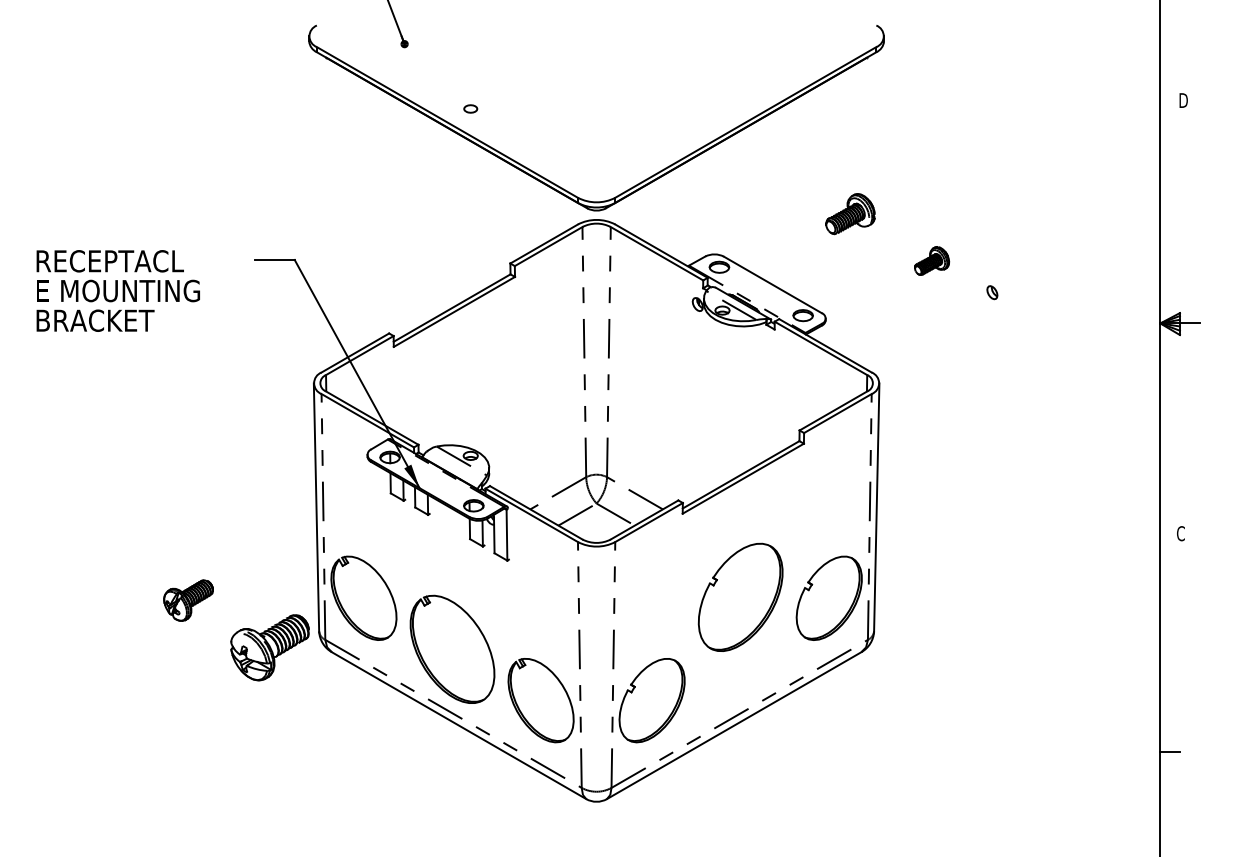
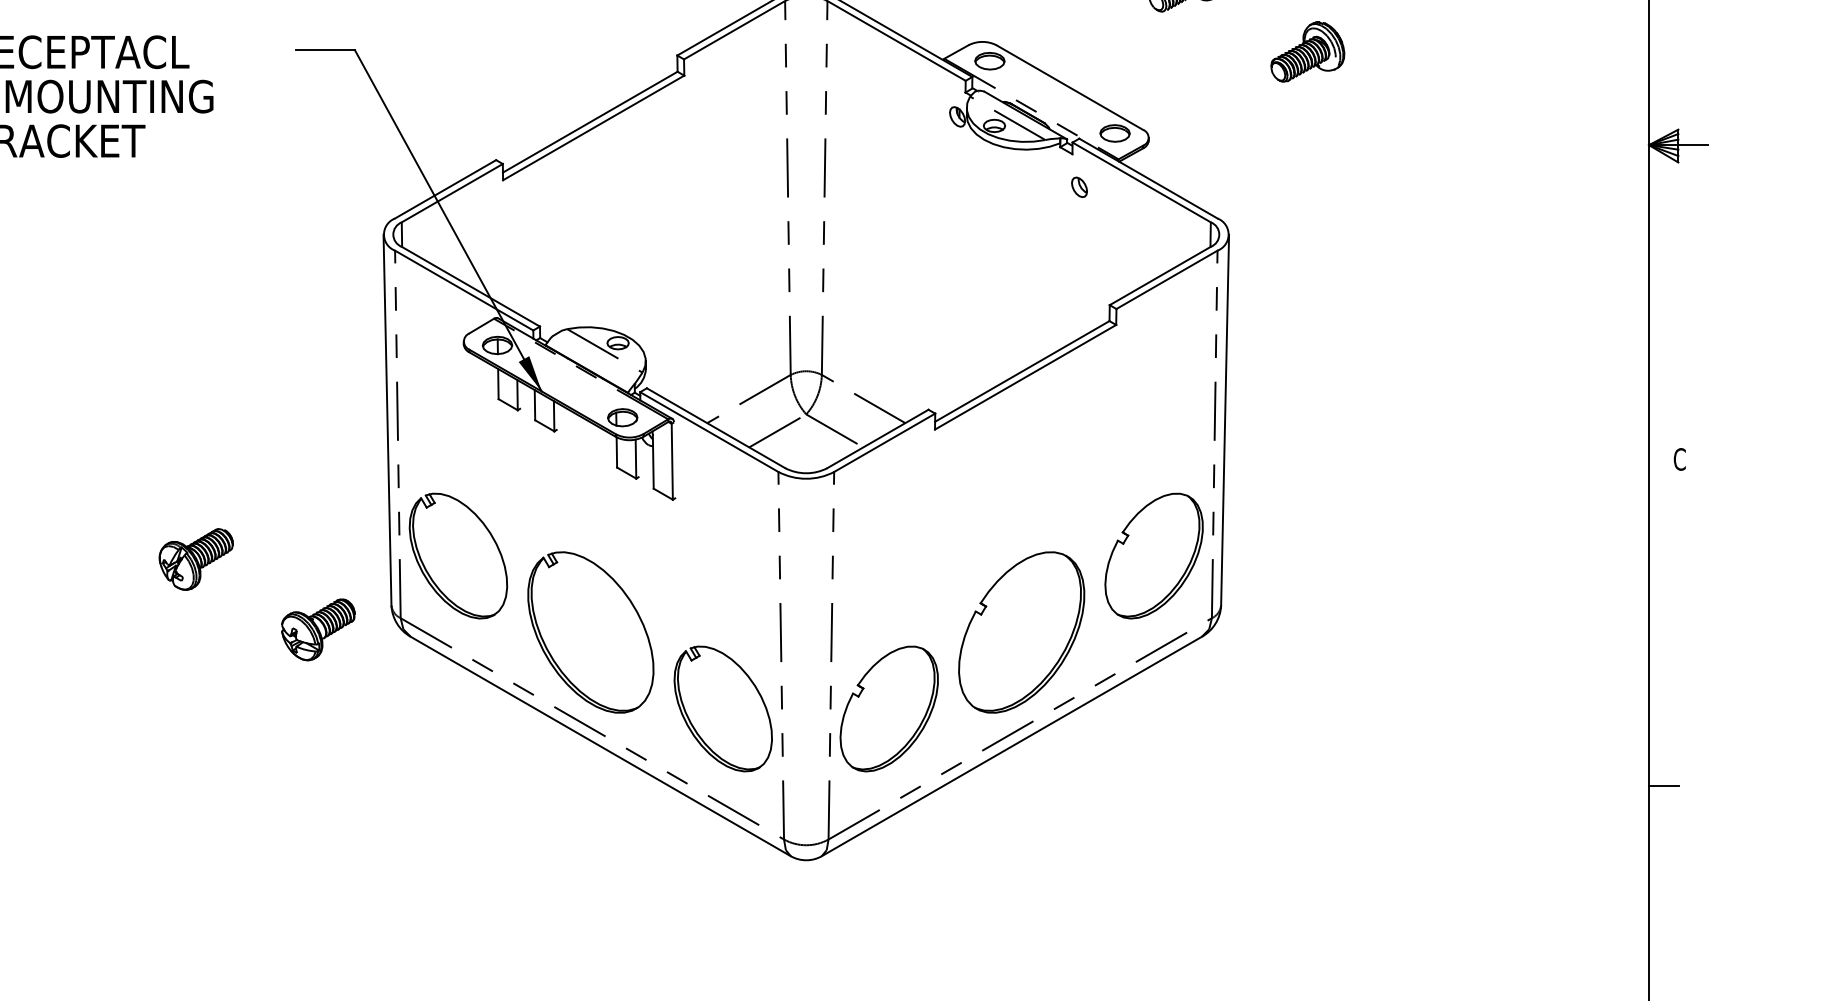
part: (931, 260) -> (1306, 51), size x1.43
part: (992, 292) -> (1079, 187), moved
part: (740, 596) -> (1021, 631), moved
part: (270, 647) -> (318, 629), size x0.62

